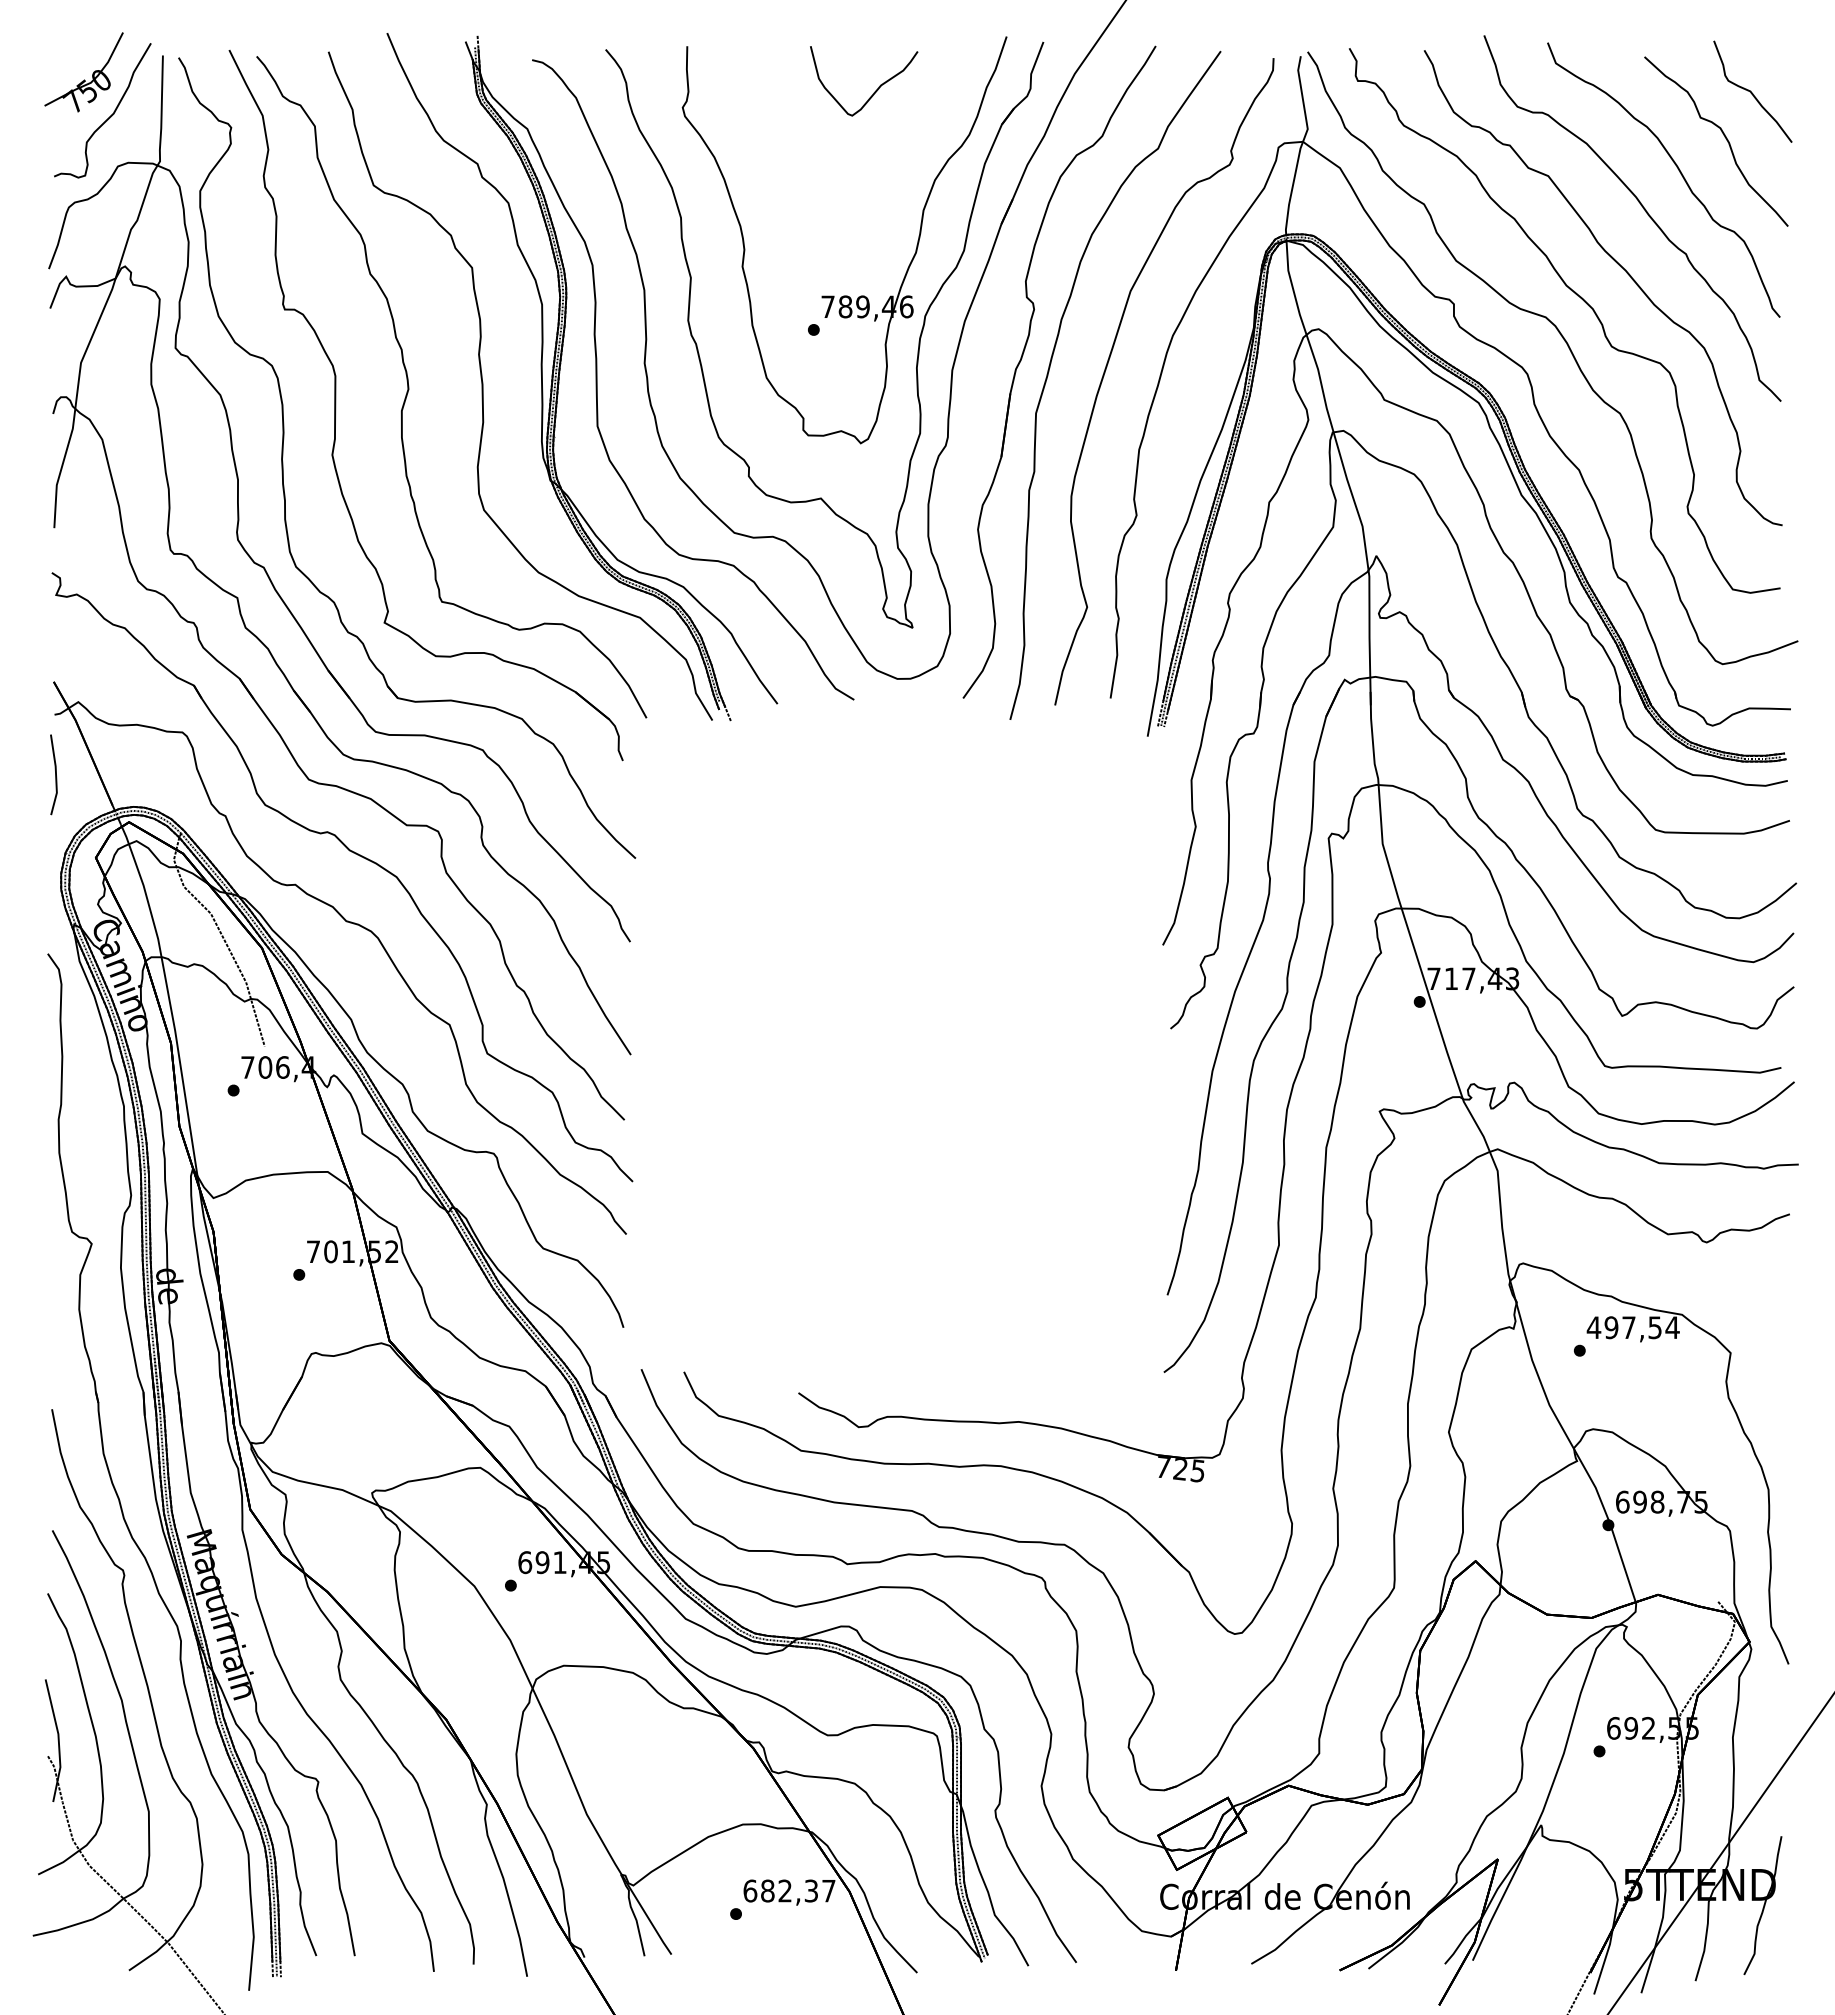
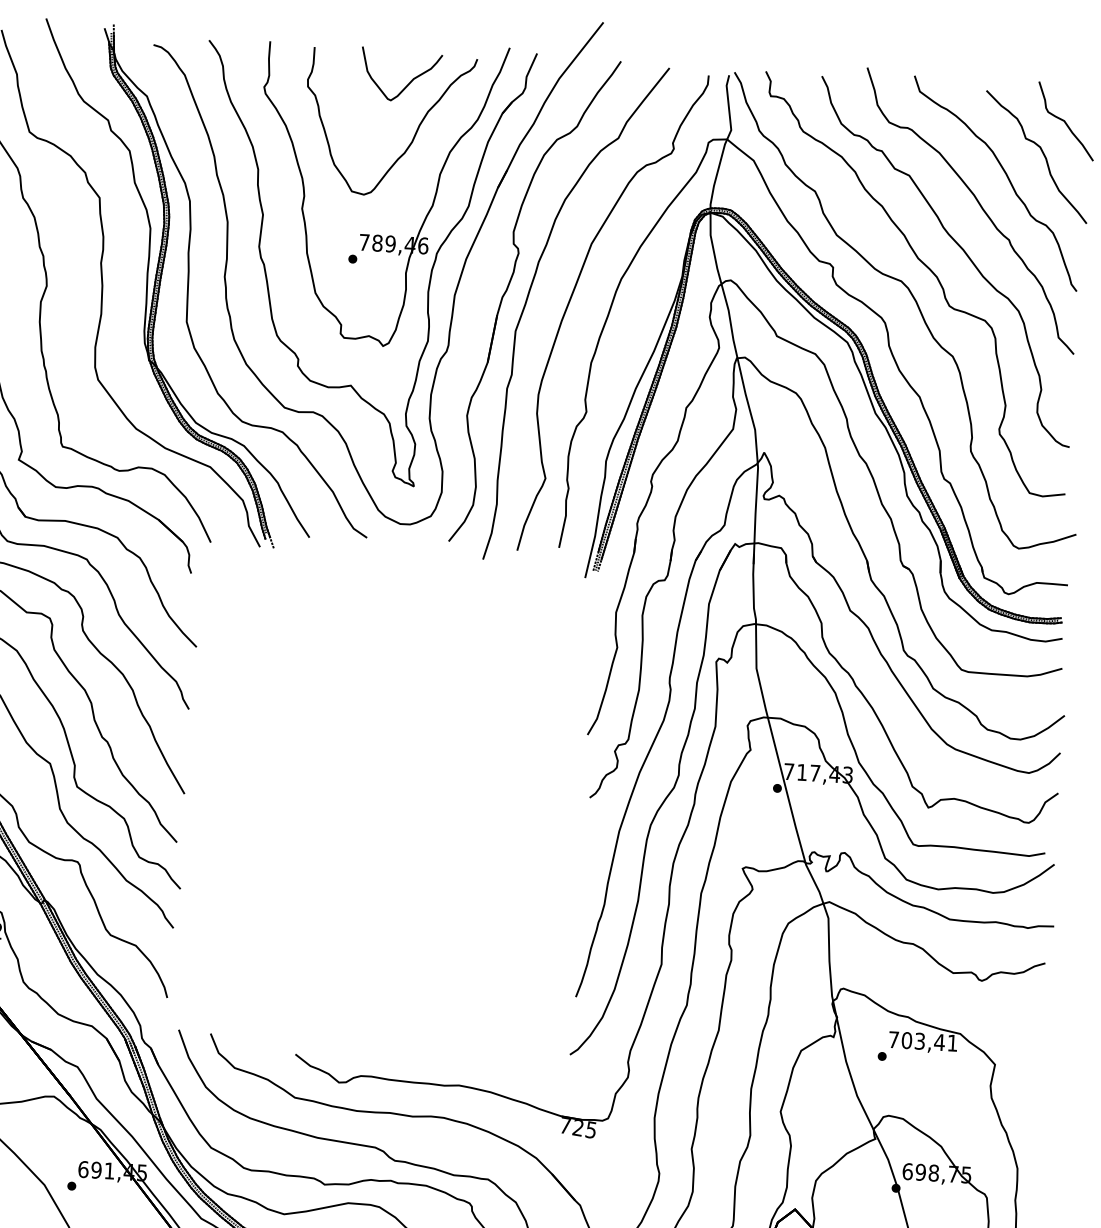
part: (885, 161) -> (413, 136), added
text: (1632, 1327) -> (922, 1041), 497,54 -> 703,41

